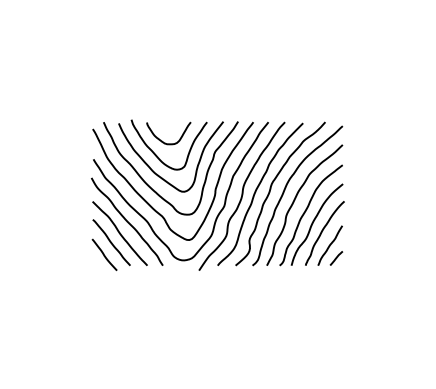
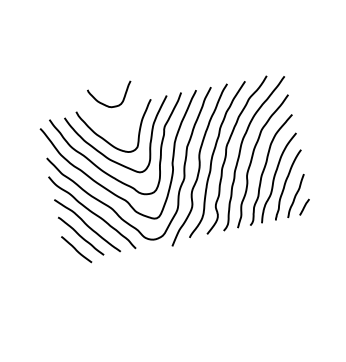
curve: (162, 140) -> (106, 104), moved

